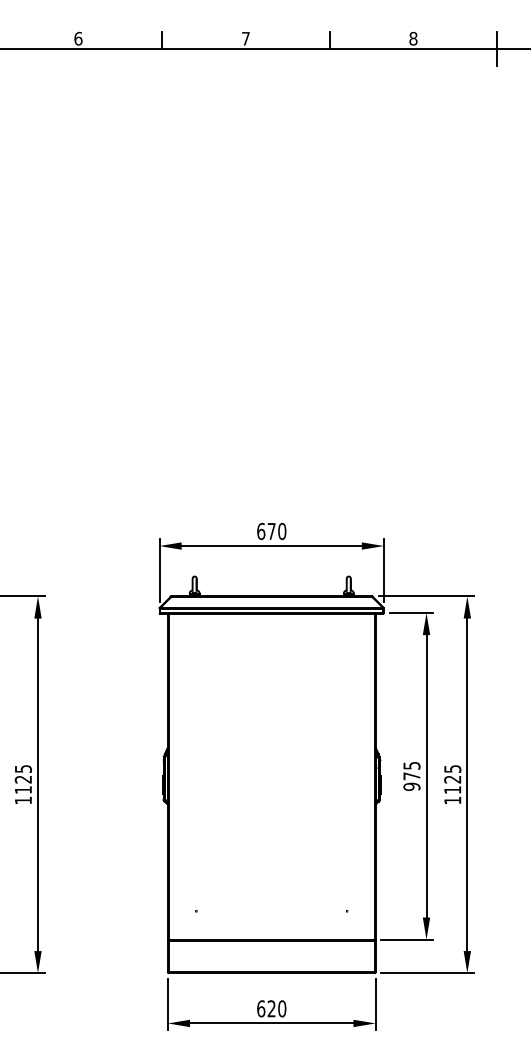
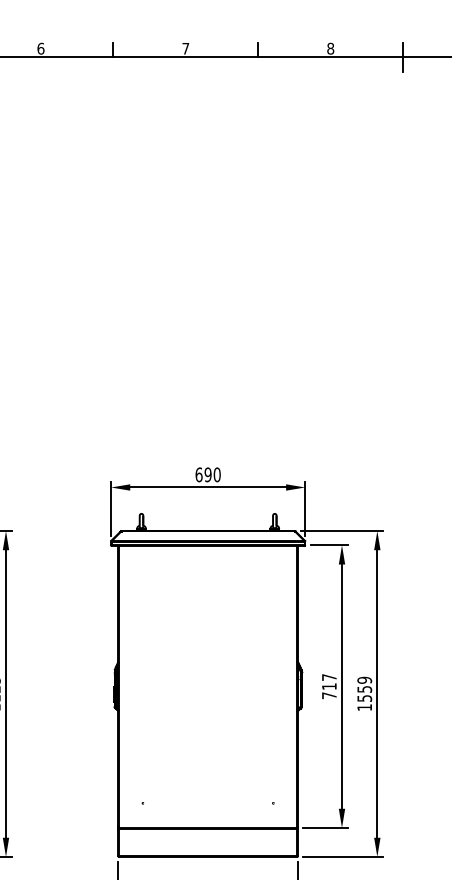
text: (271, 531) -> (207, 474), 670 -> 690
text: (411, 776) -> (329, 686), 975 -> 717
text: (452, 779) -> (364, 689), 1125 -> 1559

